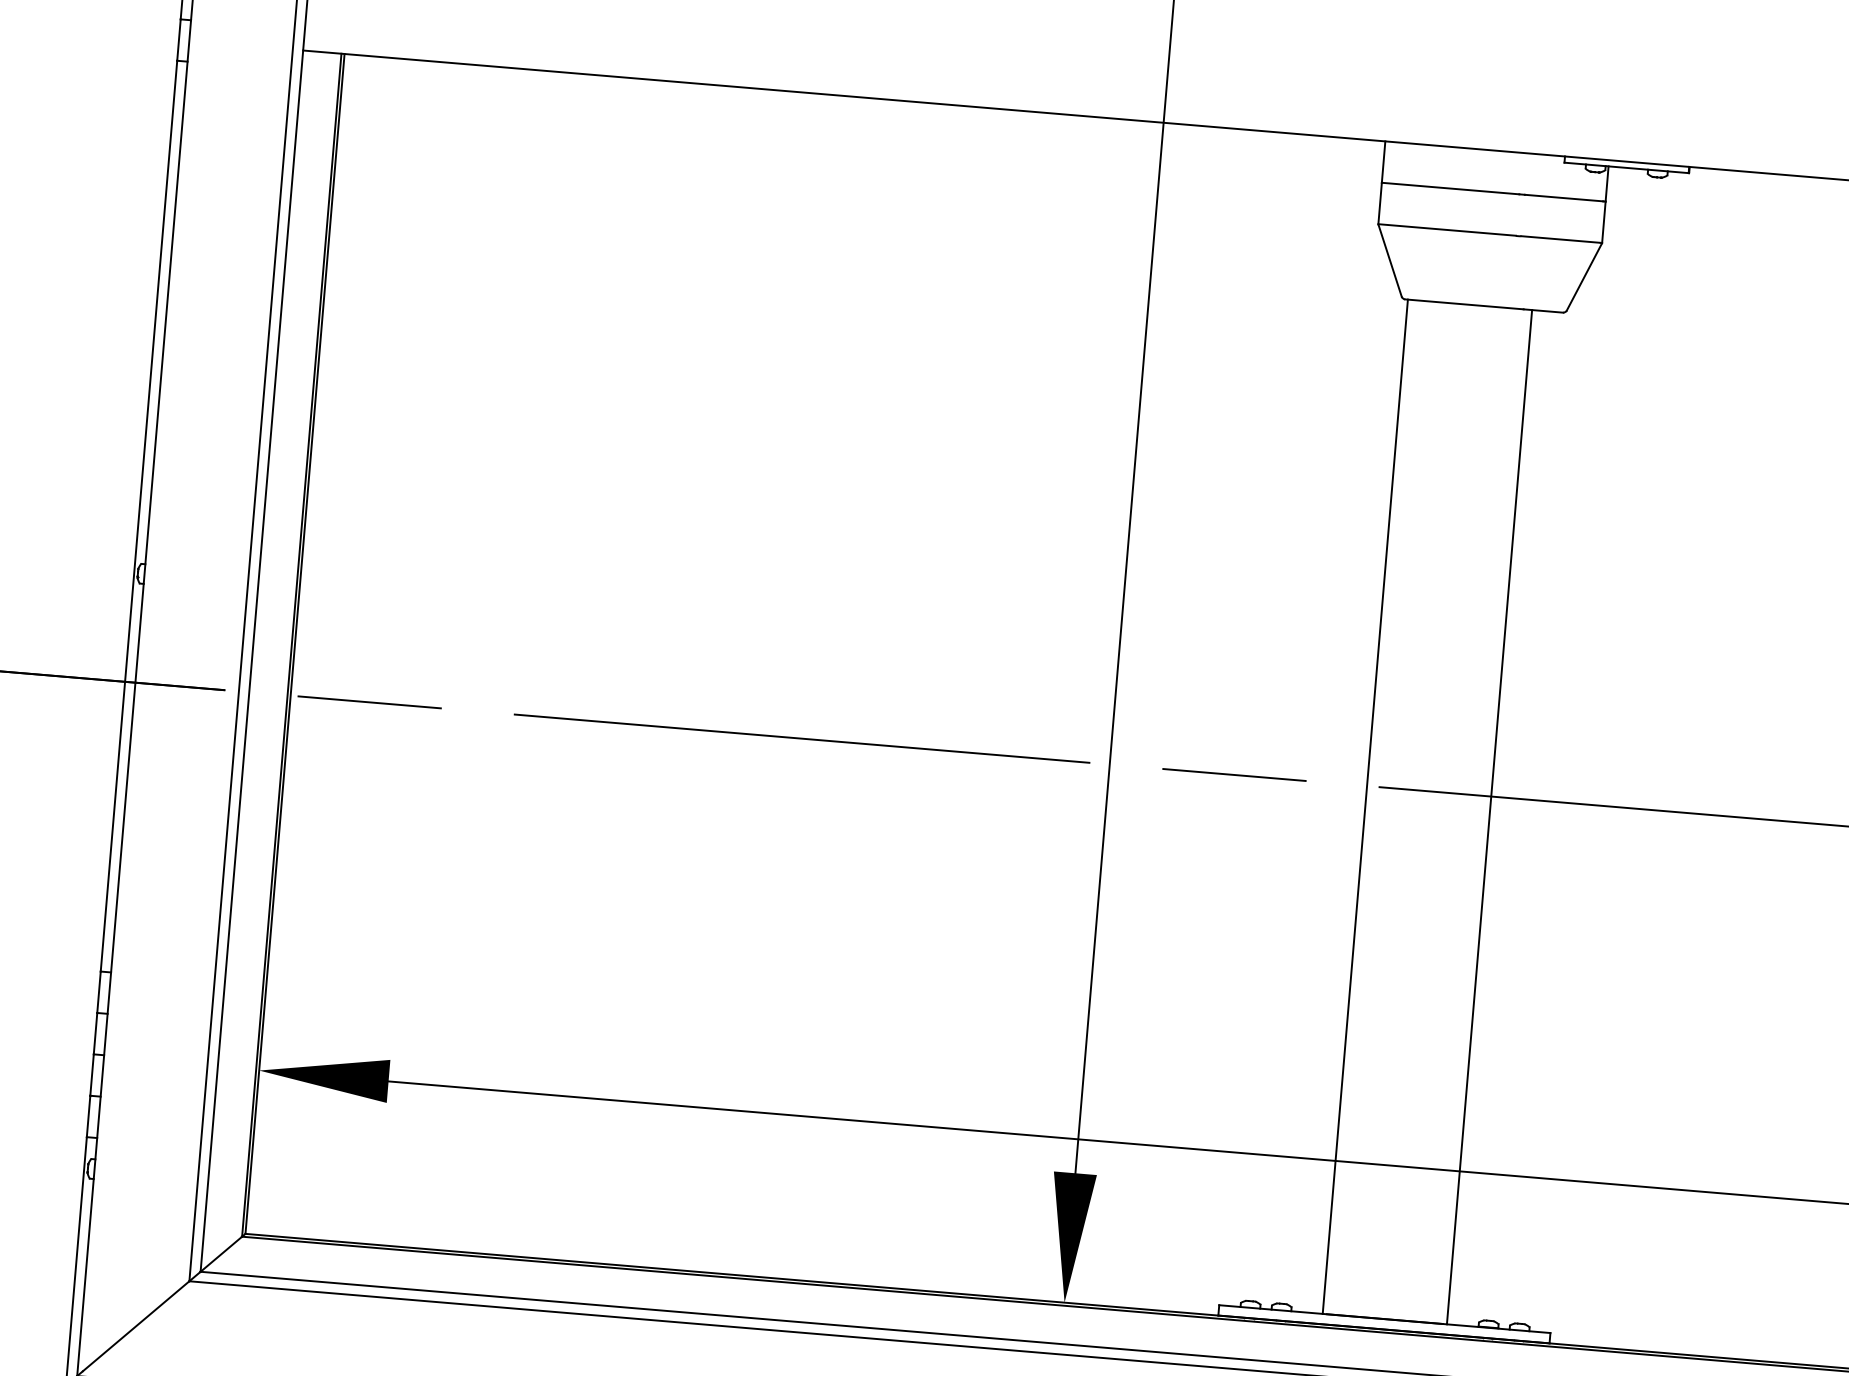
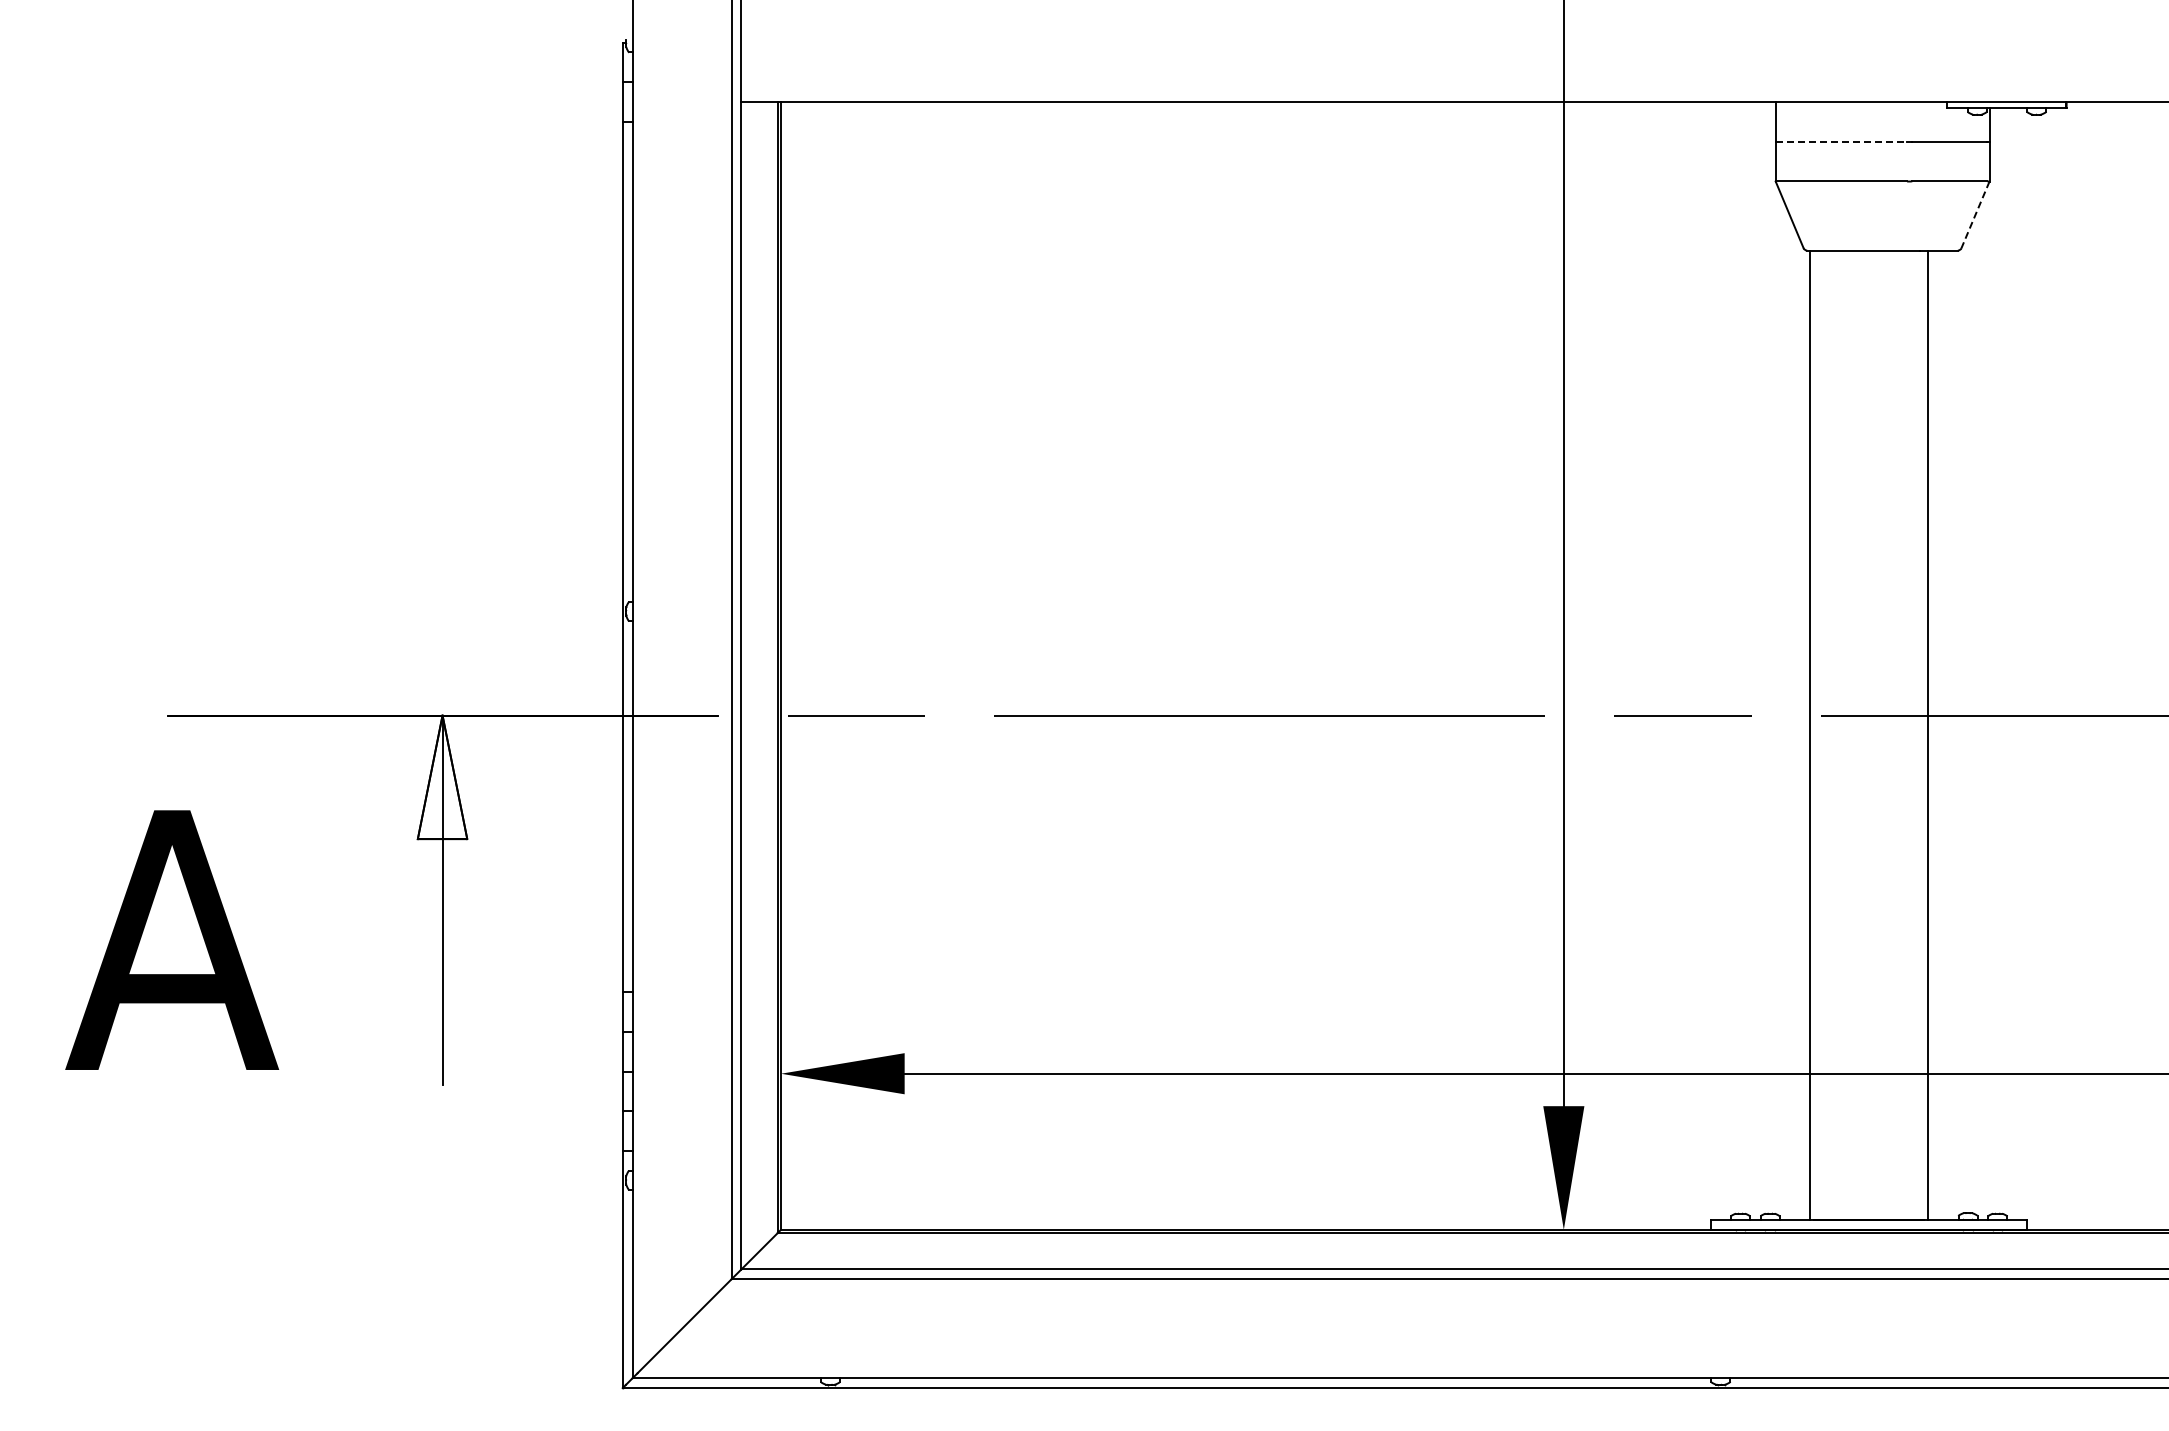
line: (1451, 188) -> (1842, 141), solid -> dashed
line: (1584, 277) -> (1975, 215), solid -> dashed

